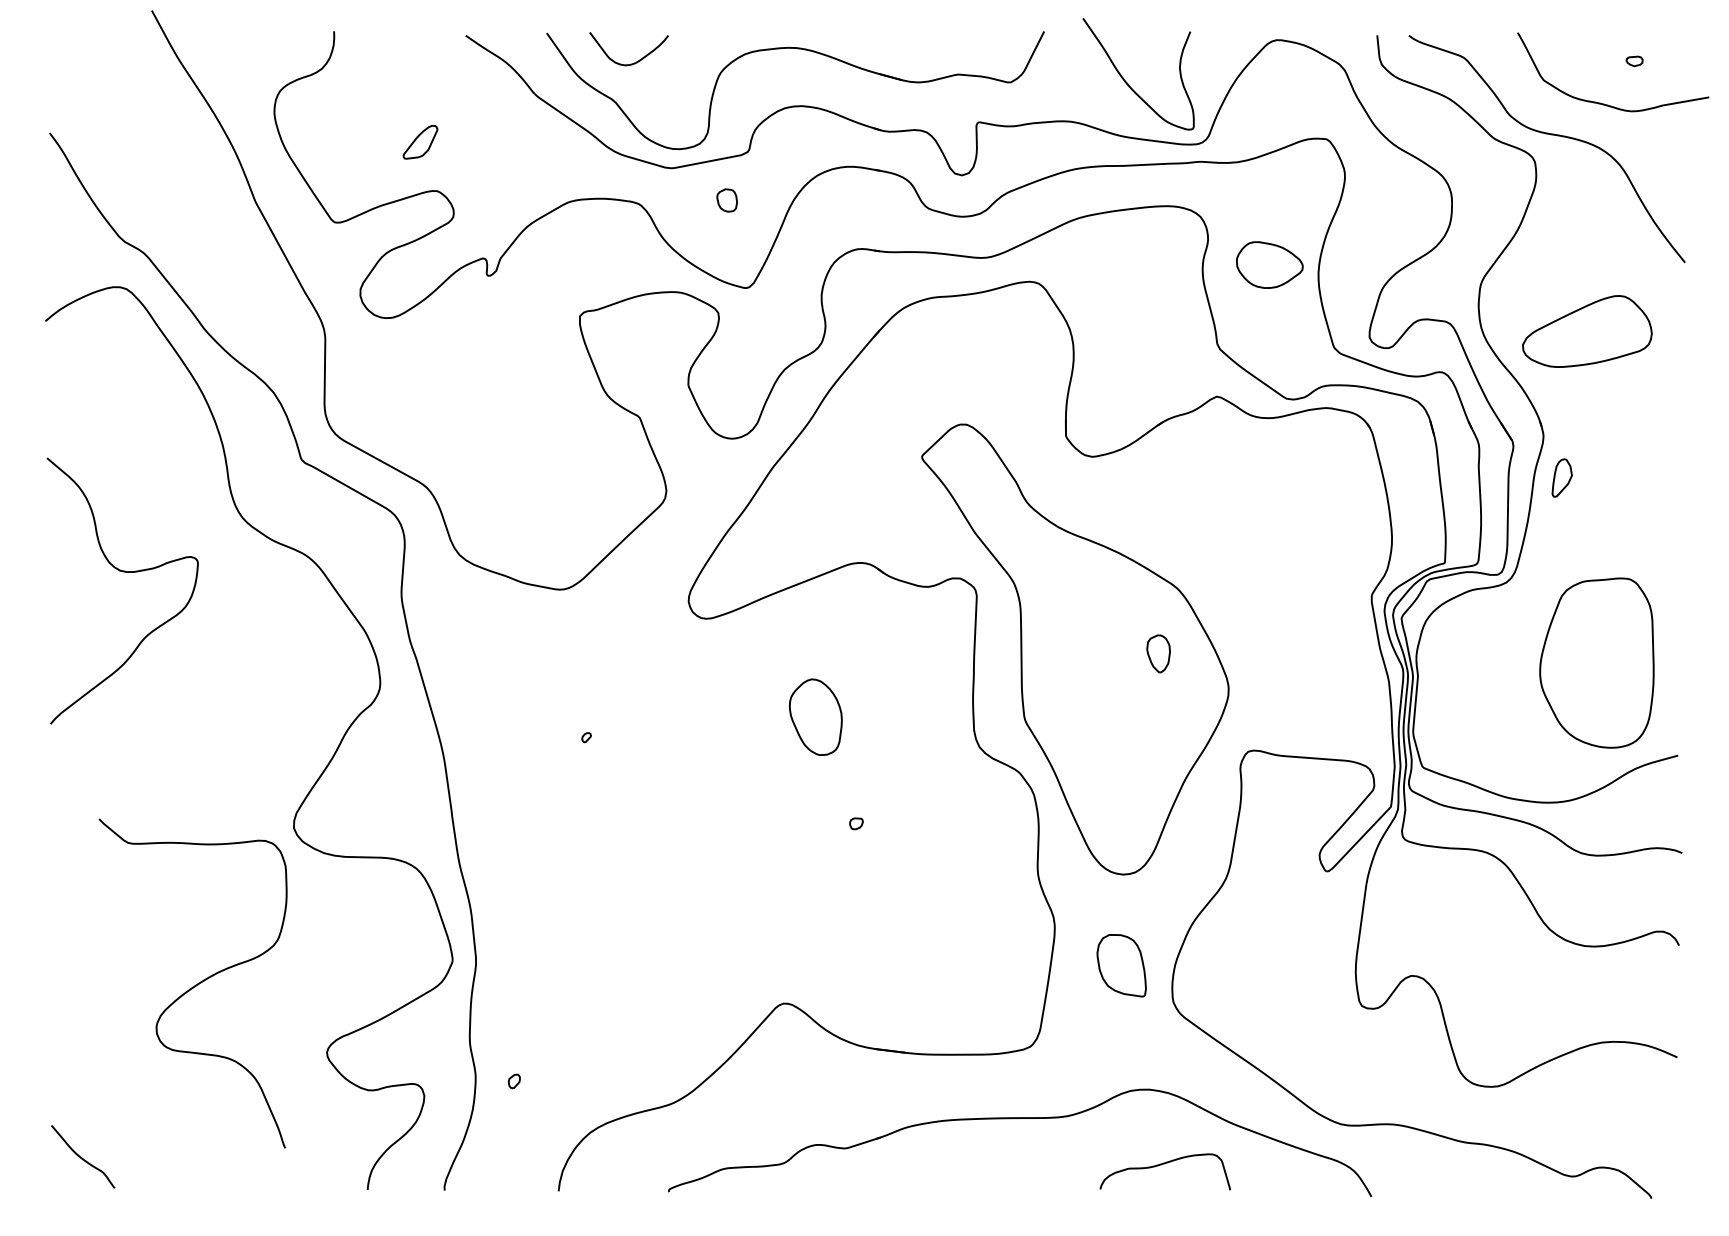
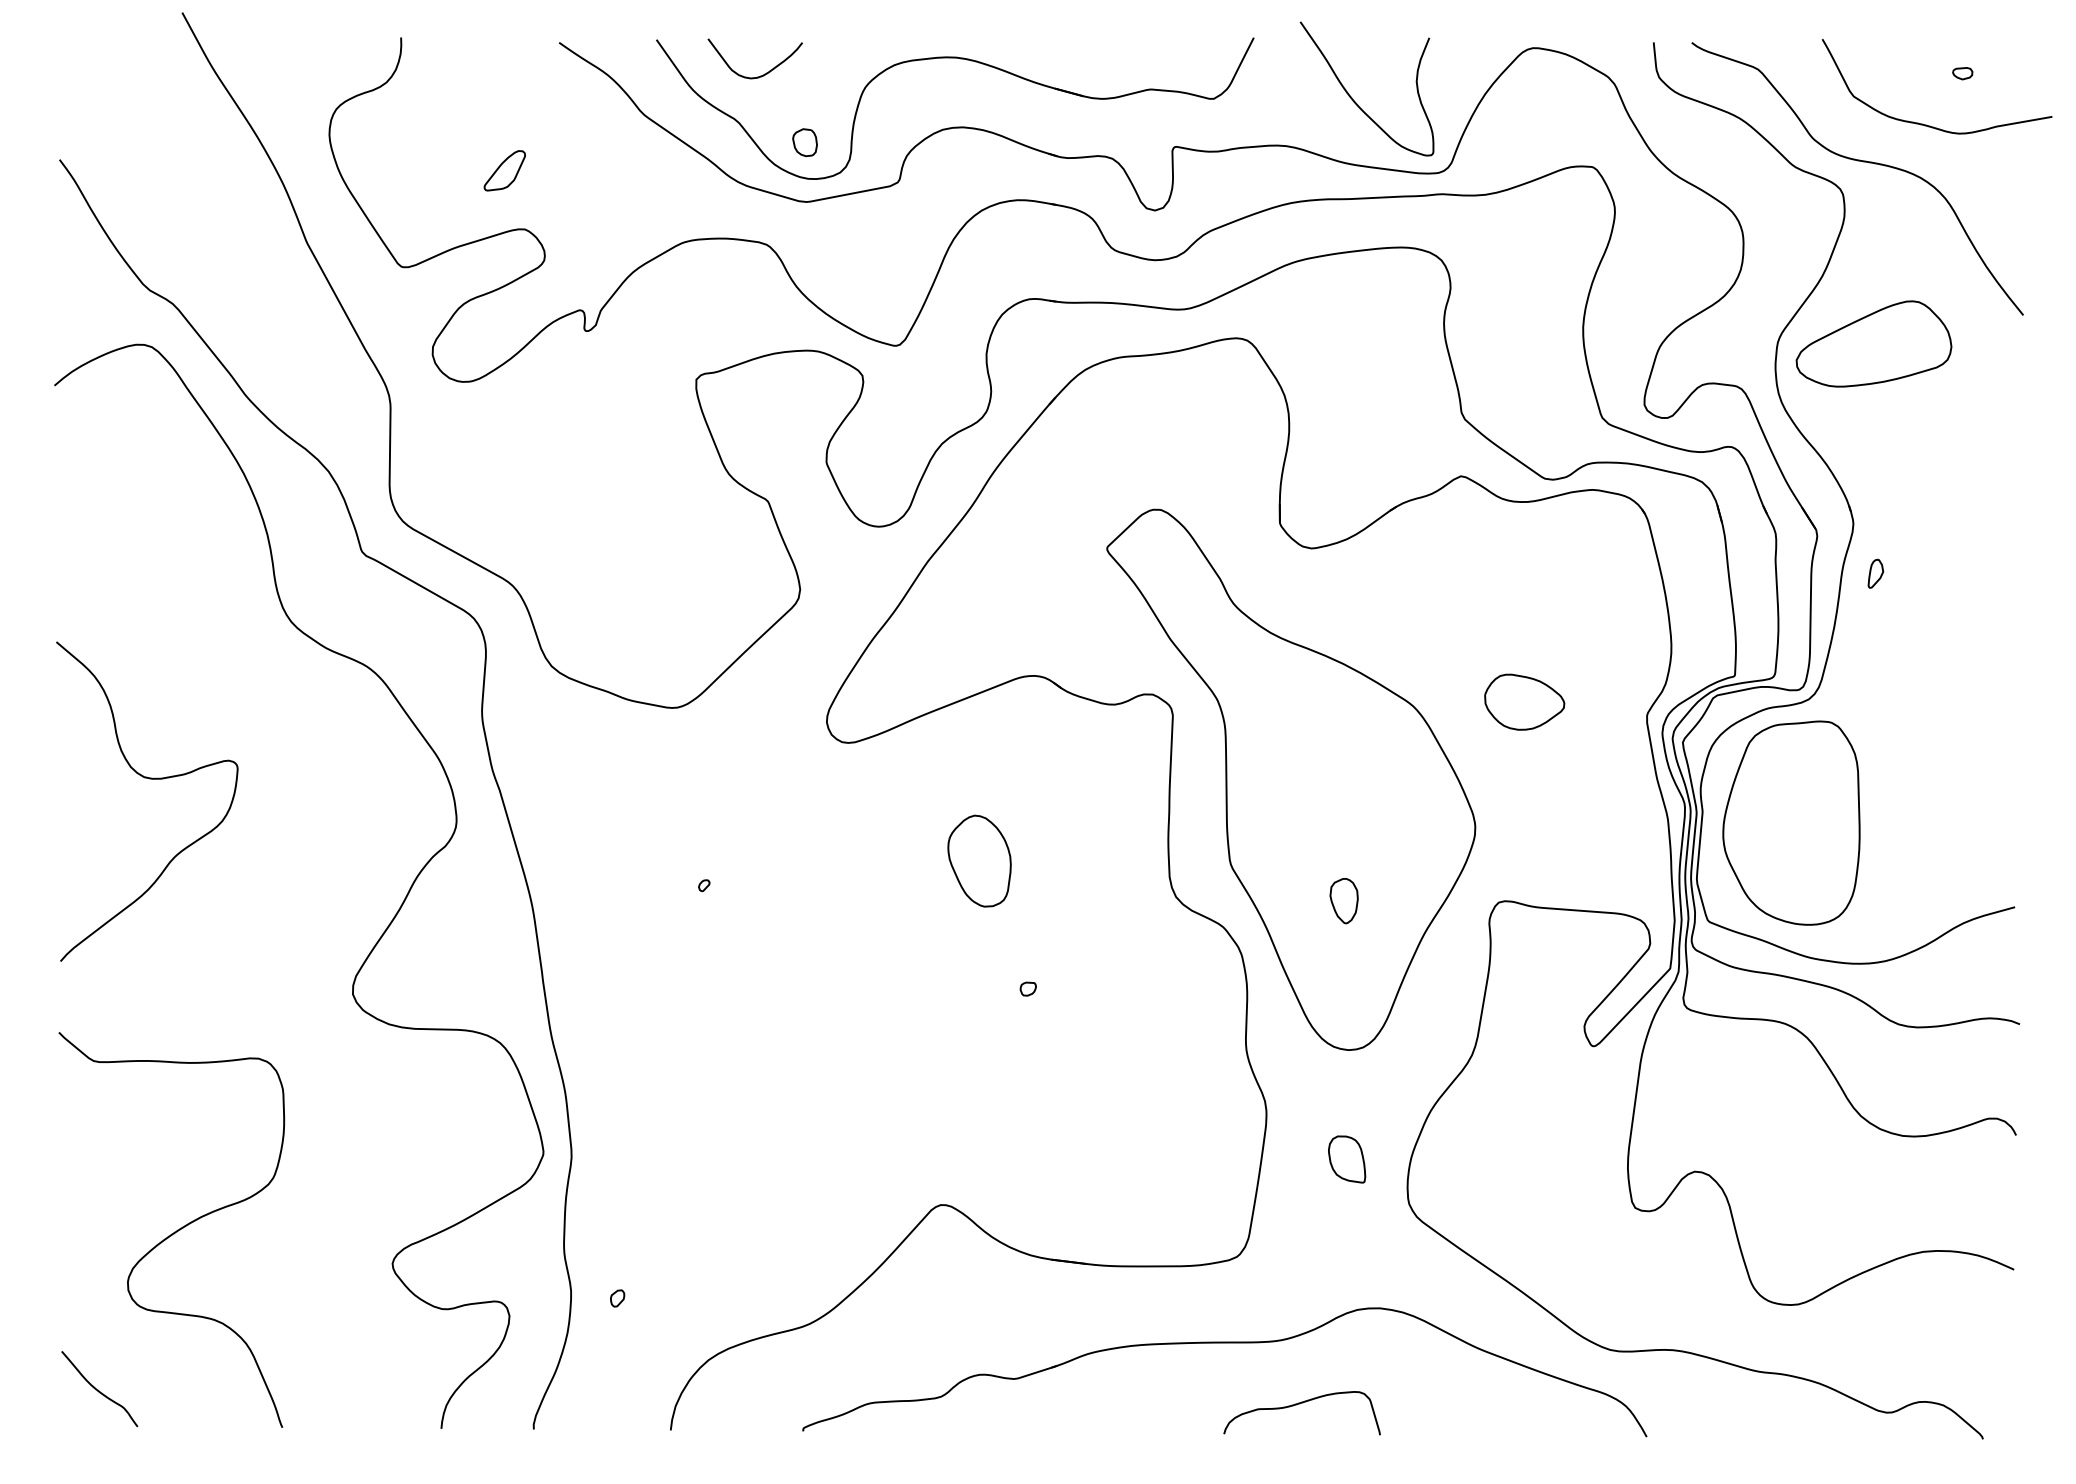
part: (726, 200) -> (804, 142), moved
part: (1269, 264) -> (1524, 701), moved
part: (1586, 331) -> (1873, 343), moved
part: (1561, 477) -> (1875, 573), size x0.62
curve: (124, 572) -> (149, 779), moved
part: (1158, 654) -> (1343, 901), moved
part: (1596, 662) -> (1791, 822), moved
part: (1122, 965) -> (1347, 1159), size x0.62
curve: (195, 984) -> (174, 1231), moved
curve: (1163, 1164) -> (1299, 1404), moved

